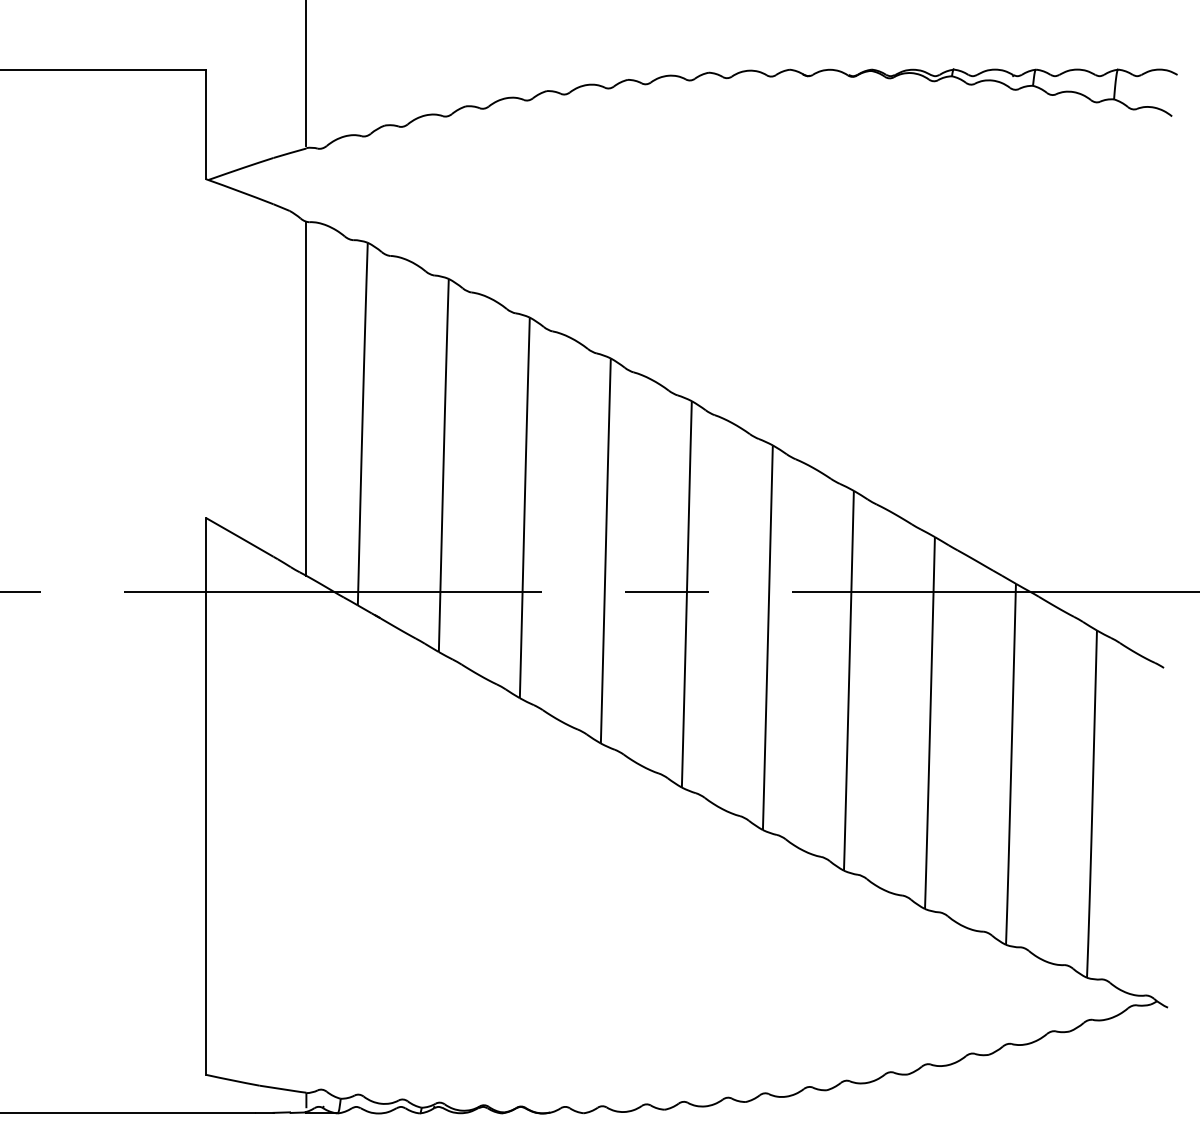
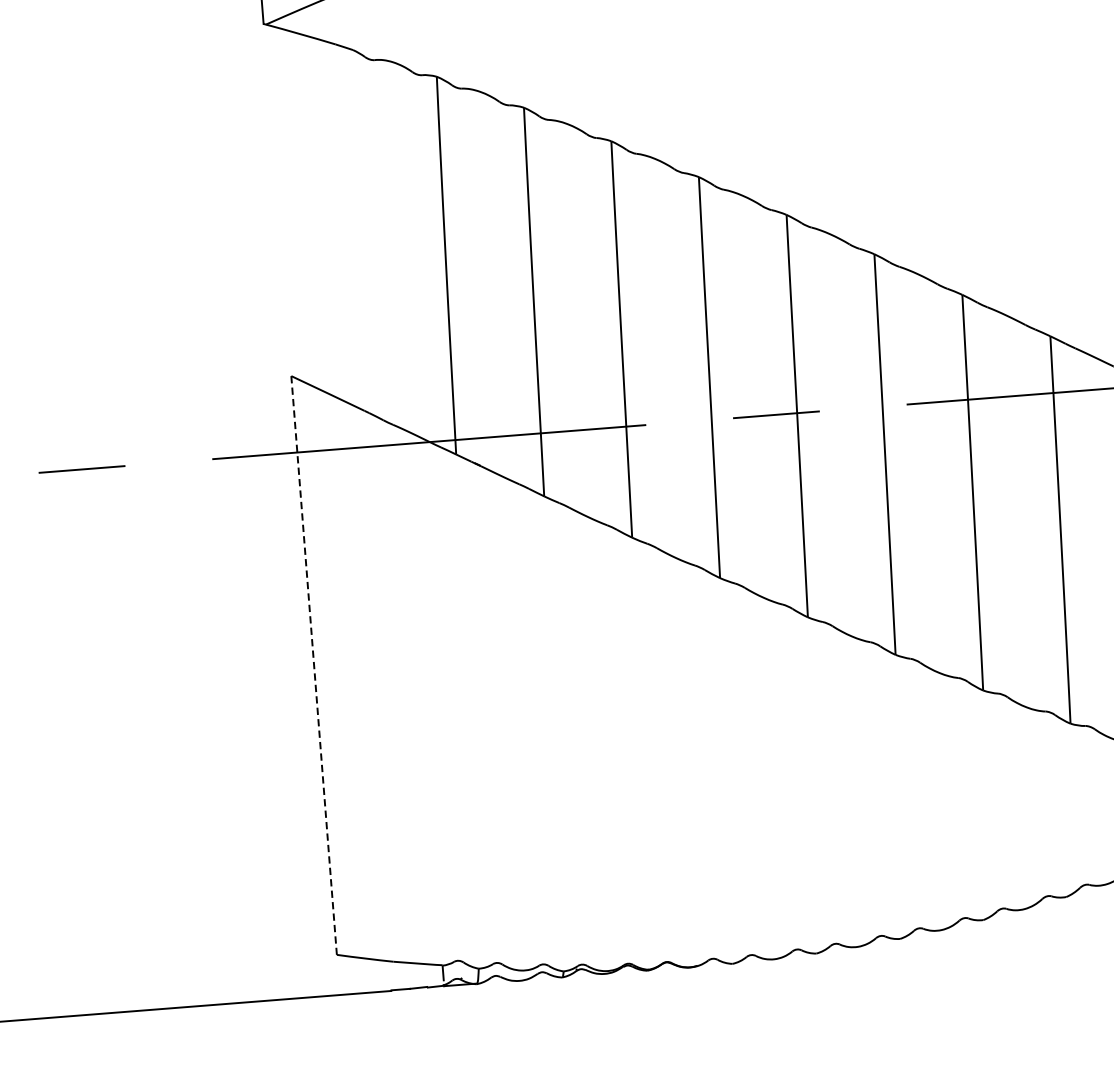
line: (306, 398) -> (385, 243), removed
line: (206, 796) -> (314, 665), solid -> dashed

